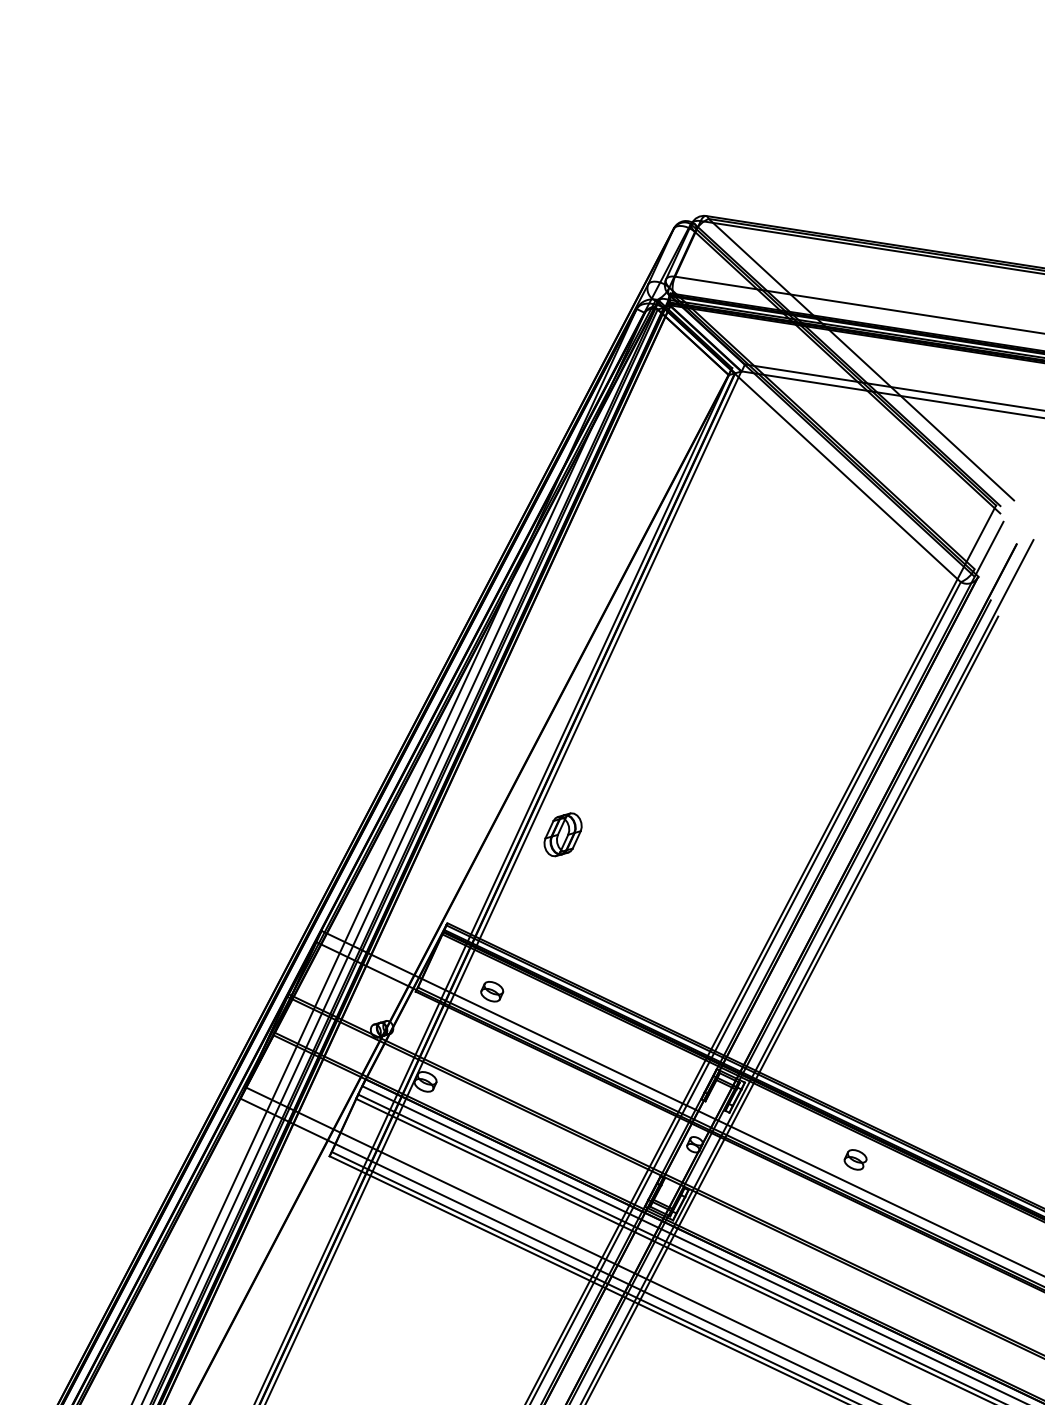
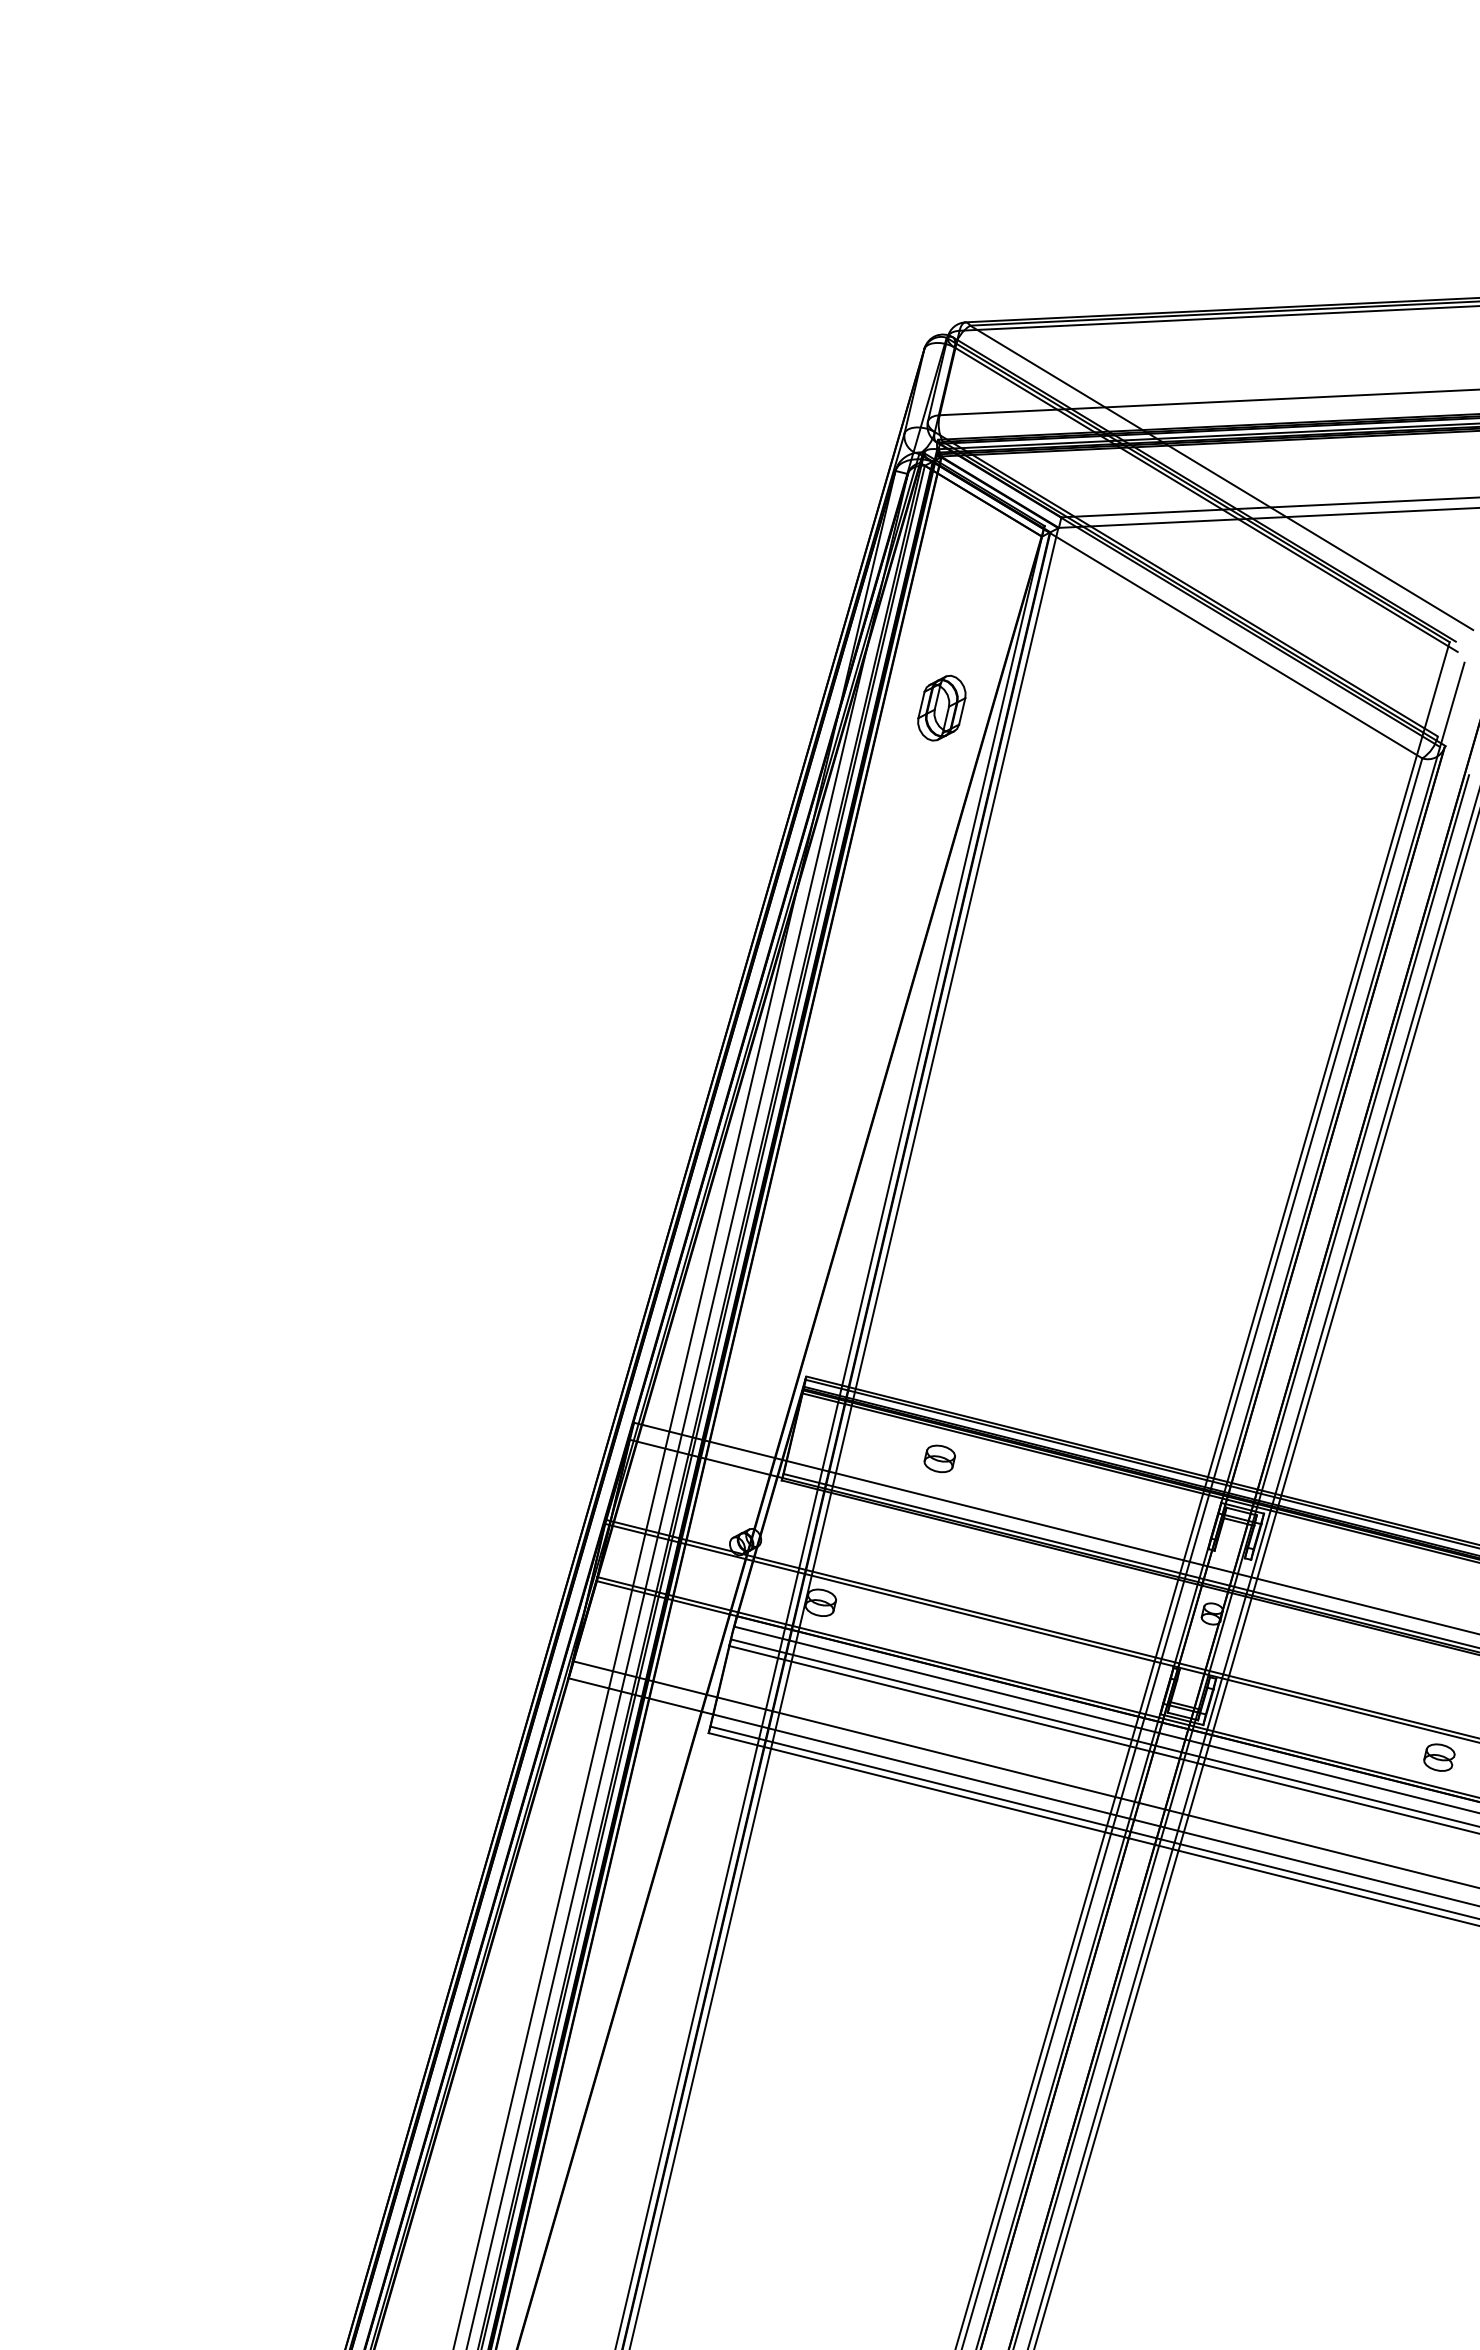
part: (562, 834) -> (941, 707), moved
part: (492, 991) -> (939, 1458), moved
part: (855, 1159) -> (1439, 1757), moved

